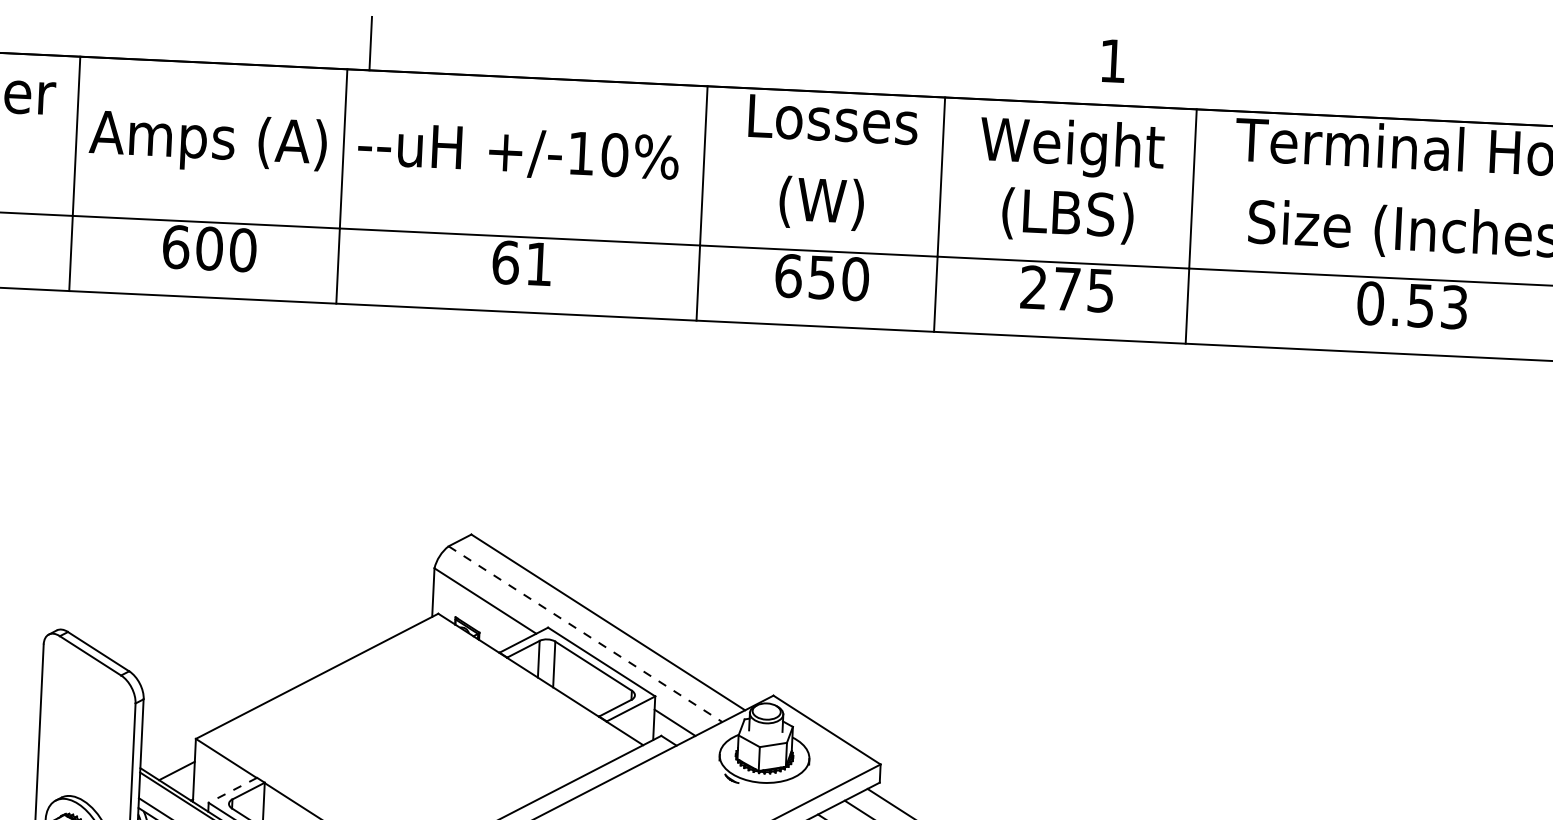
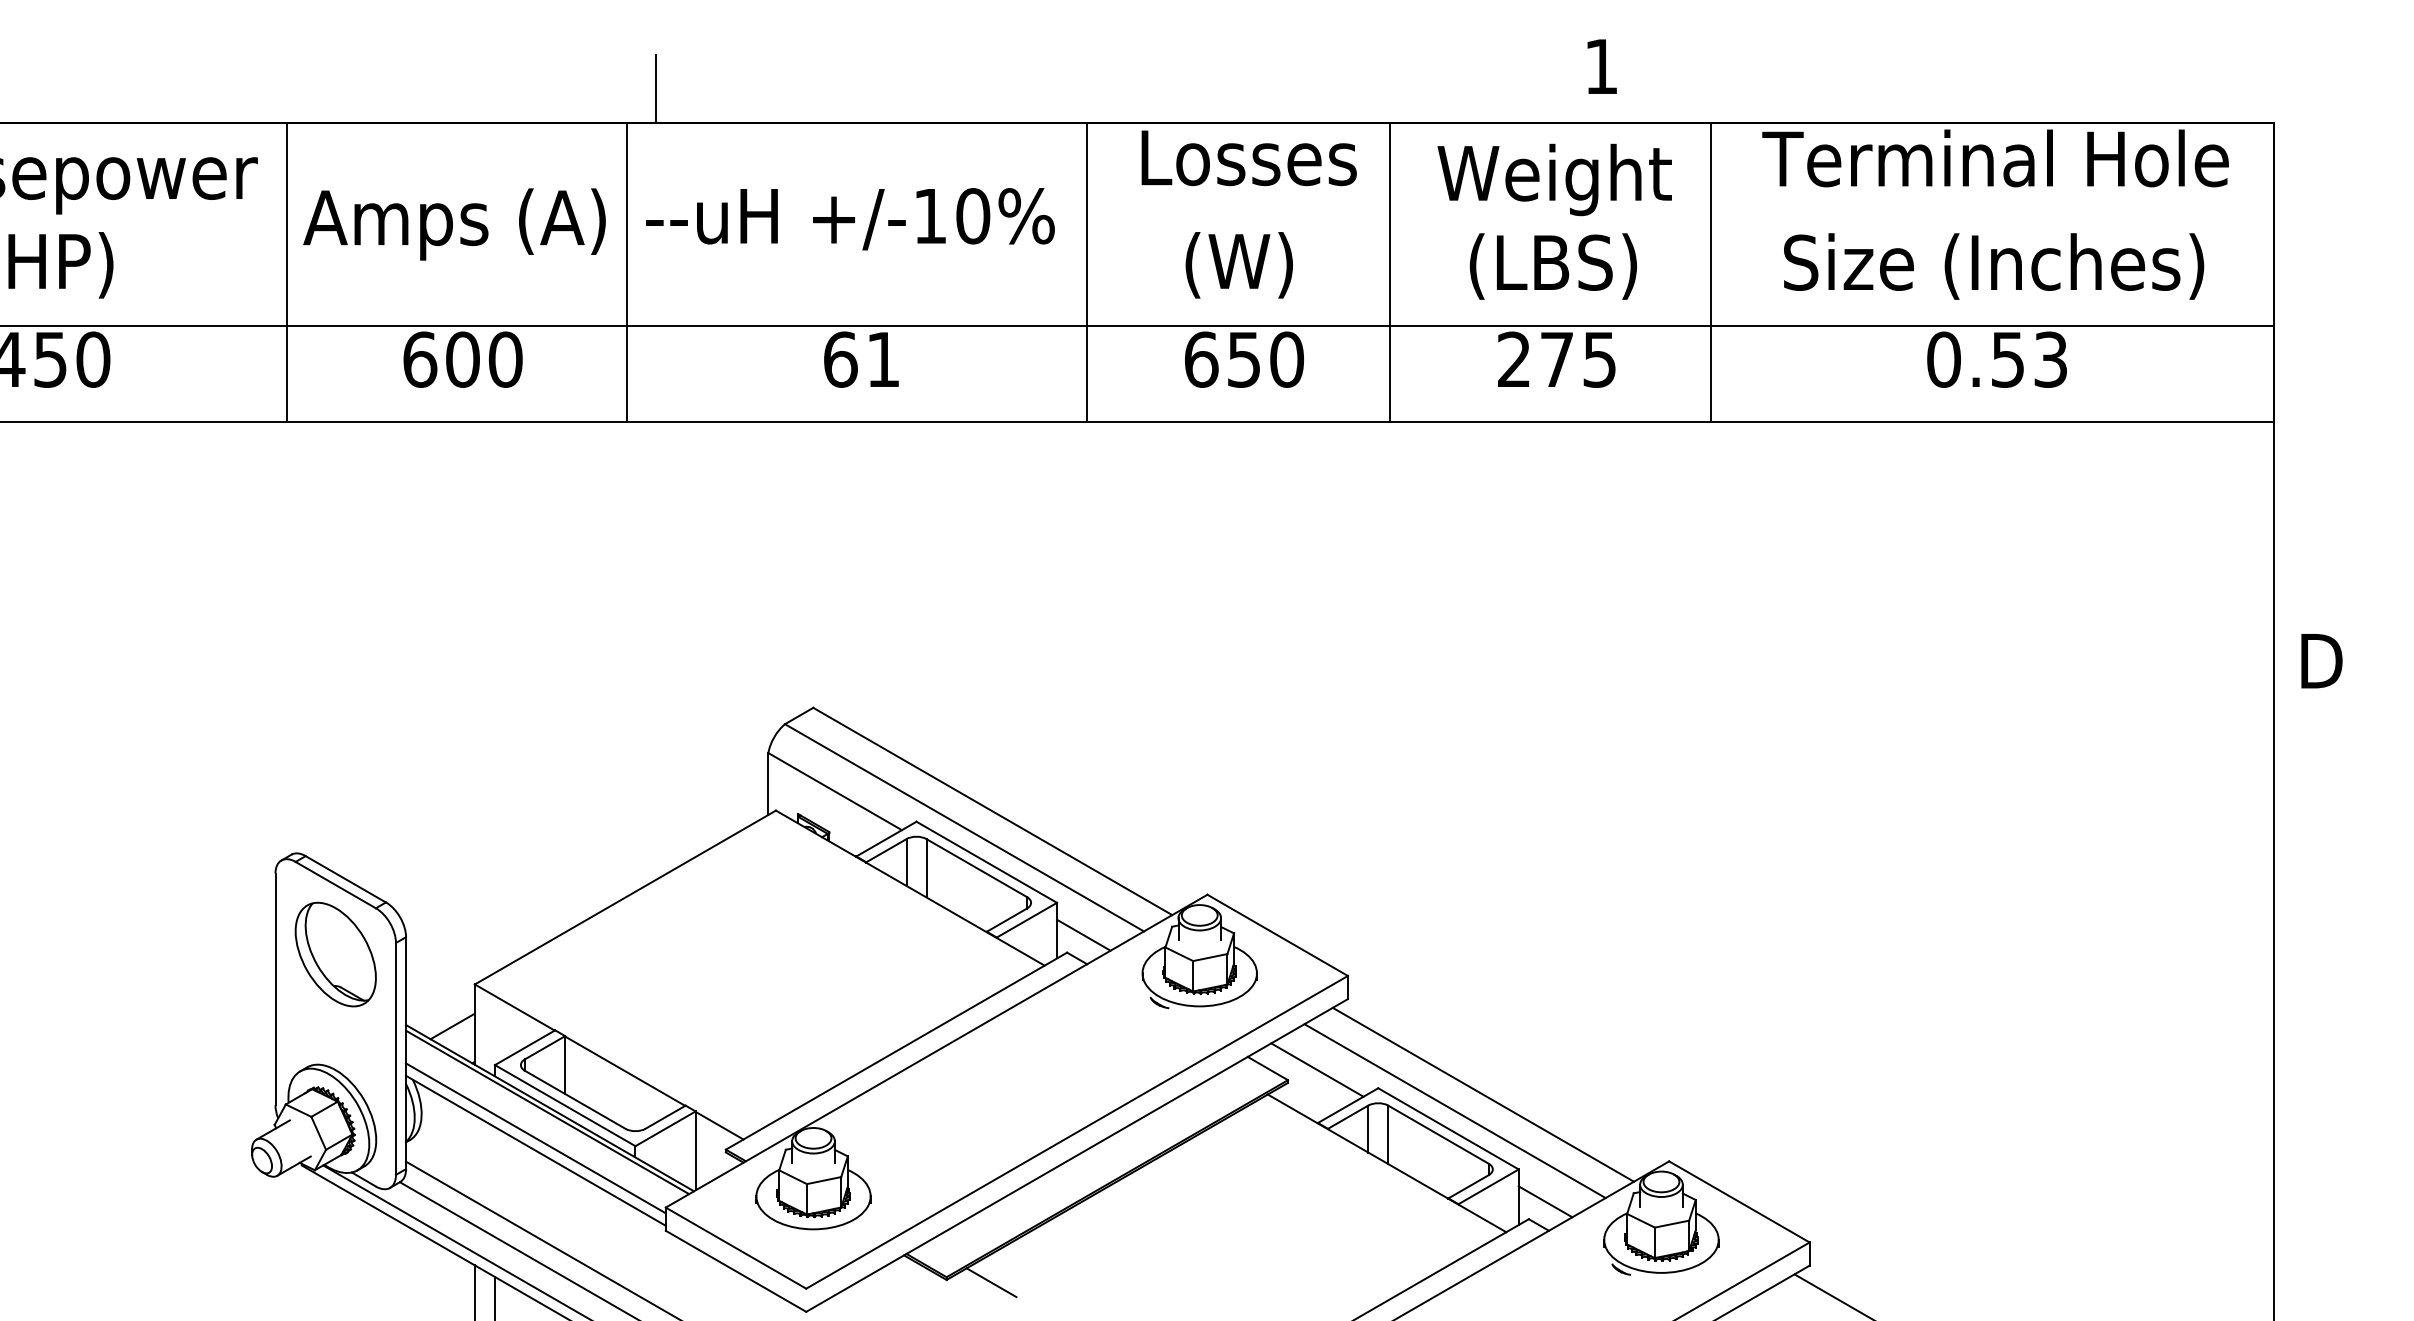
line: (585, 634) -> (964, 828), dashed -> solid
part: (87, 710) -> (335, 954), added
line: (233, 790) -> (525, 1047), dashed -> solid

